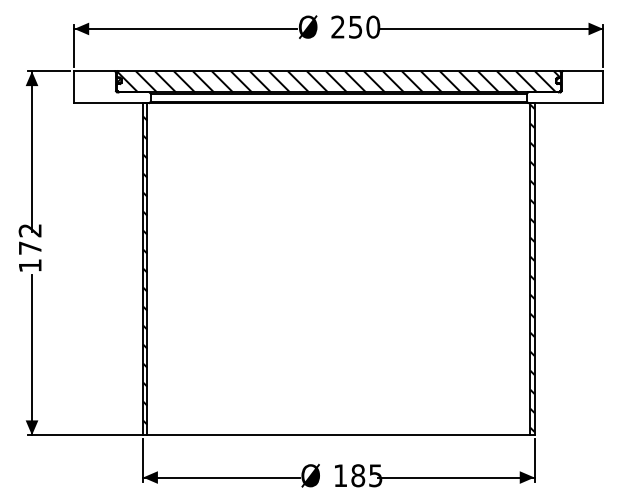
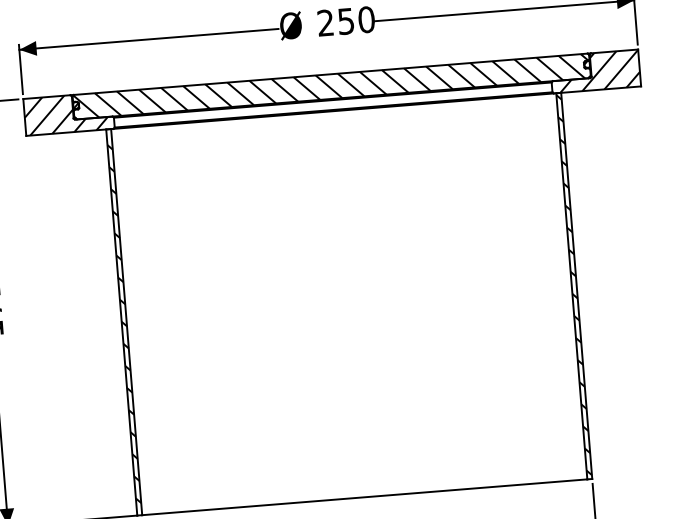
hatch: (109, 87) -> (65, 114), added
hatch: (568, 87) -> (599, 71), added

